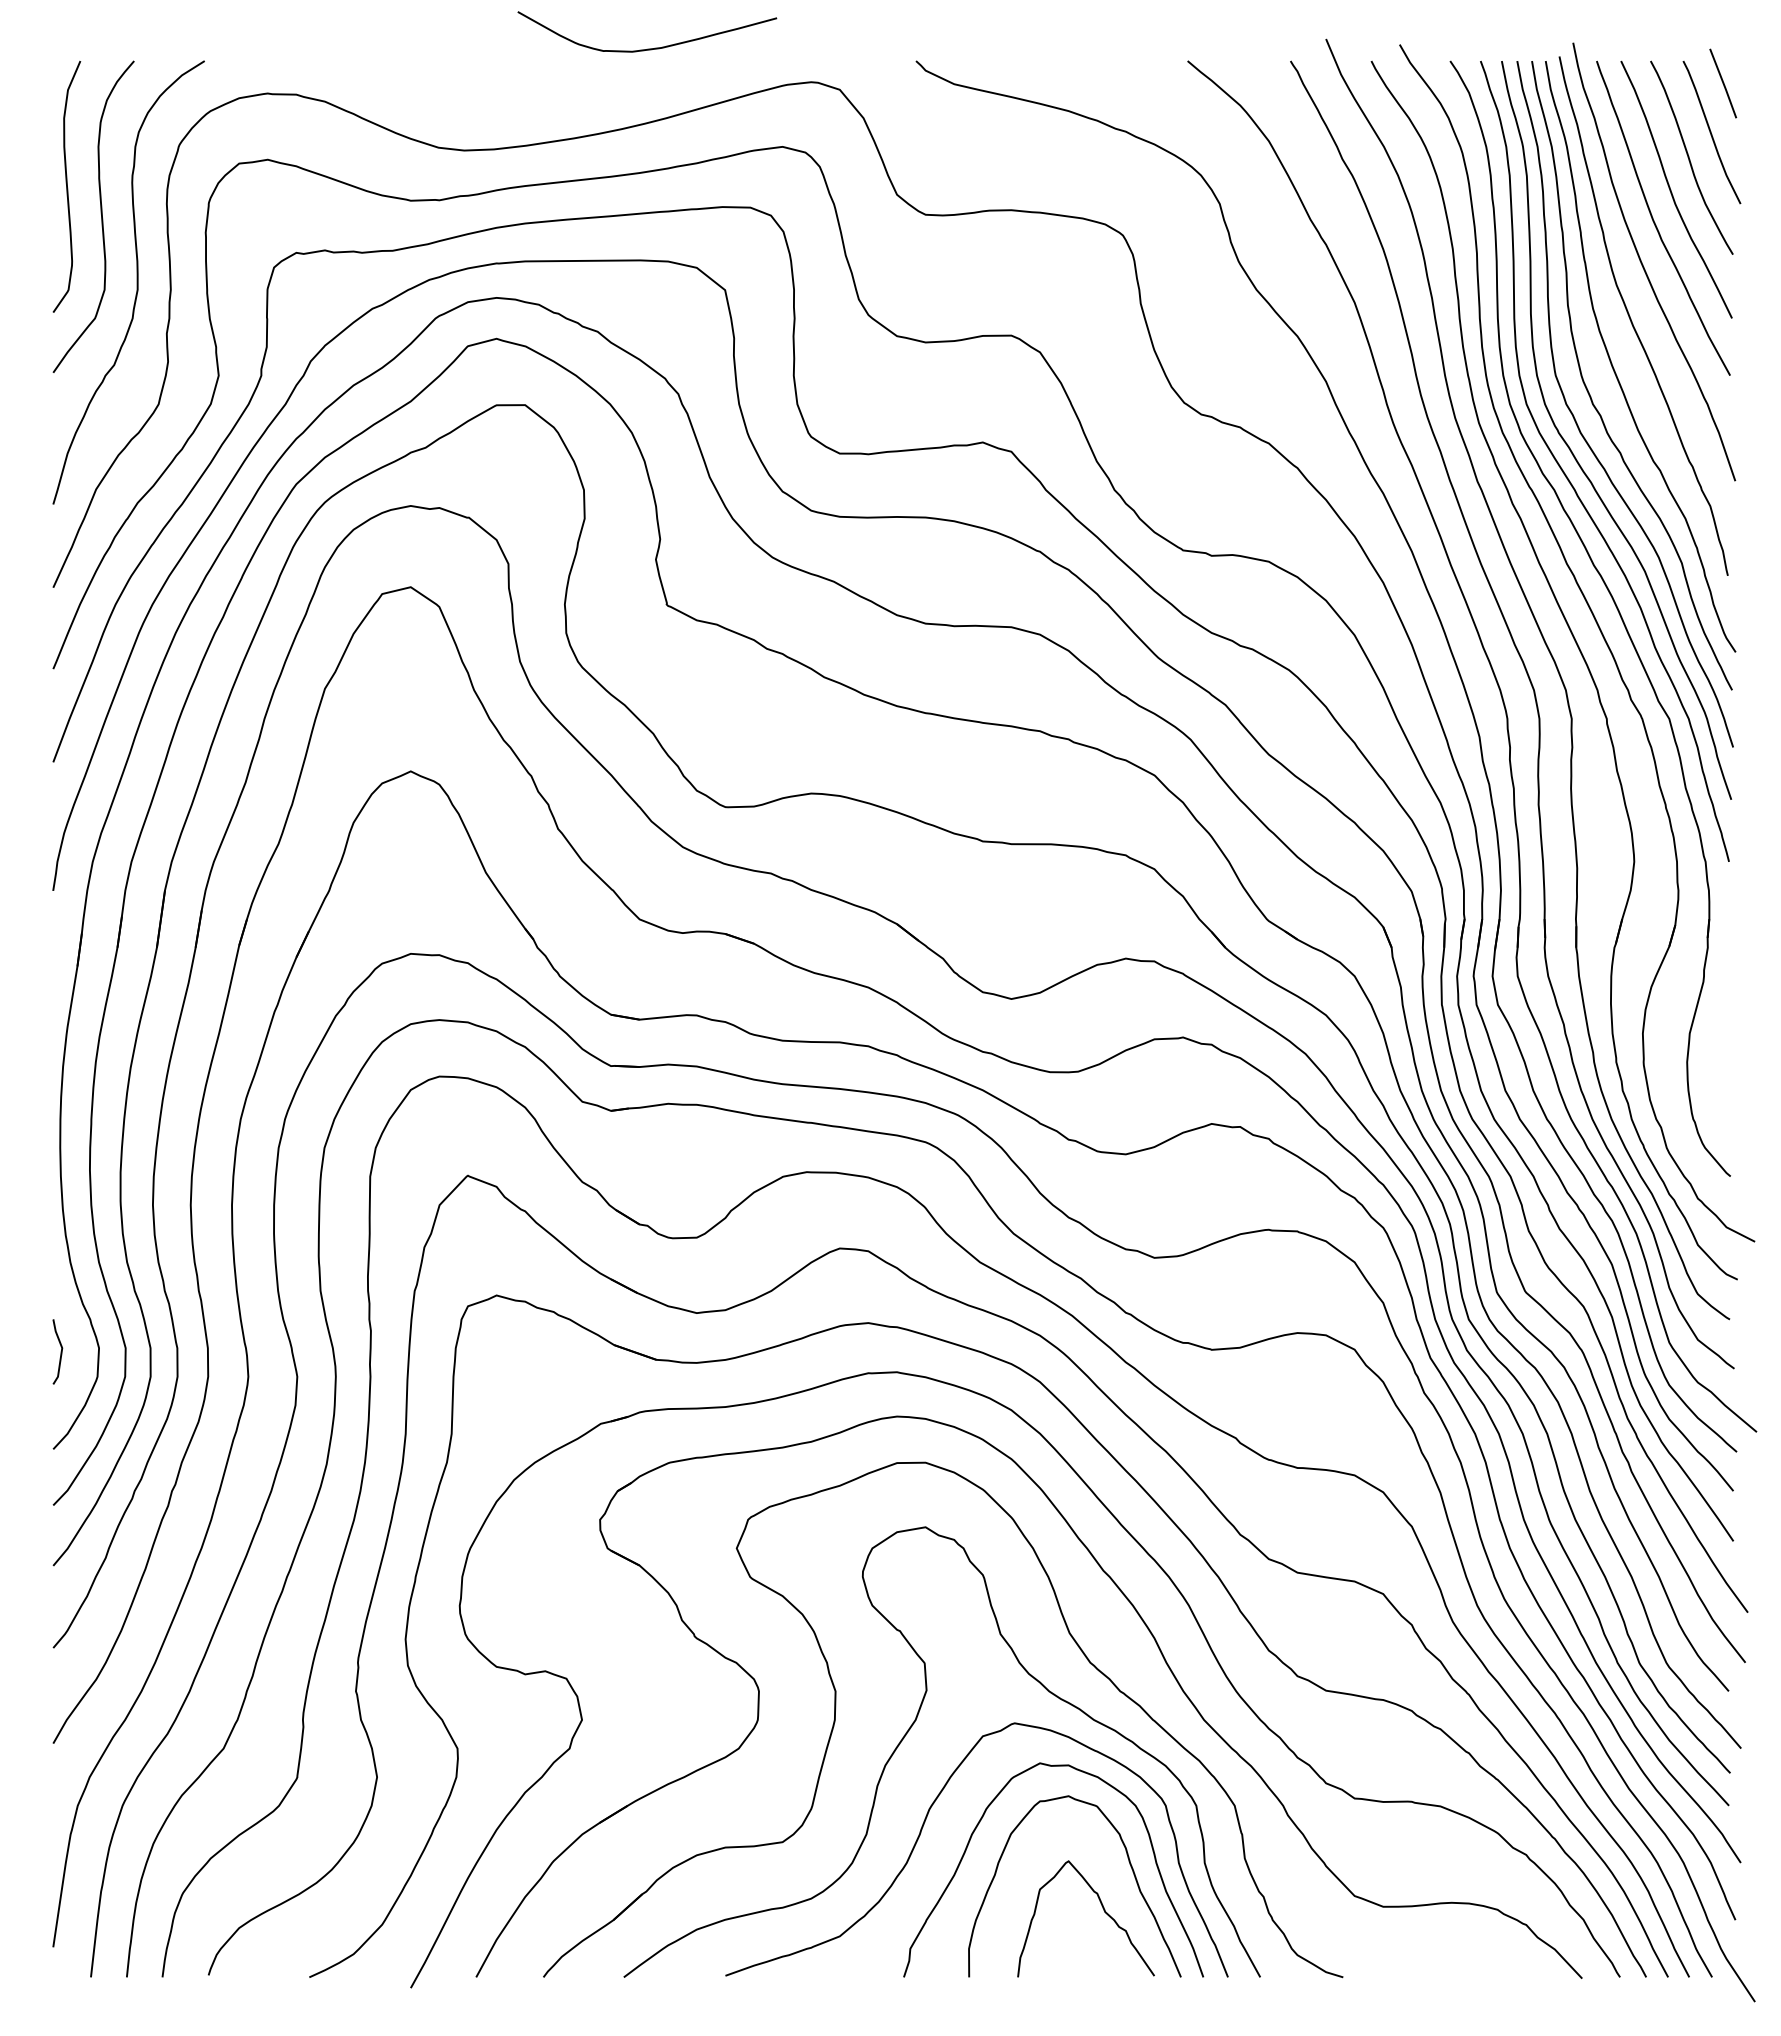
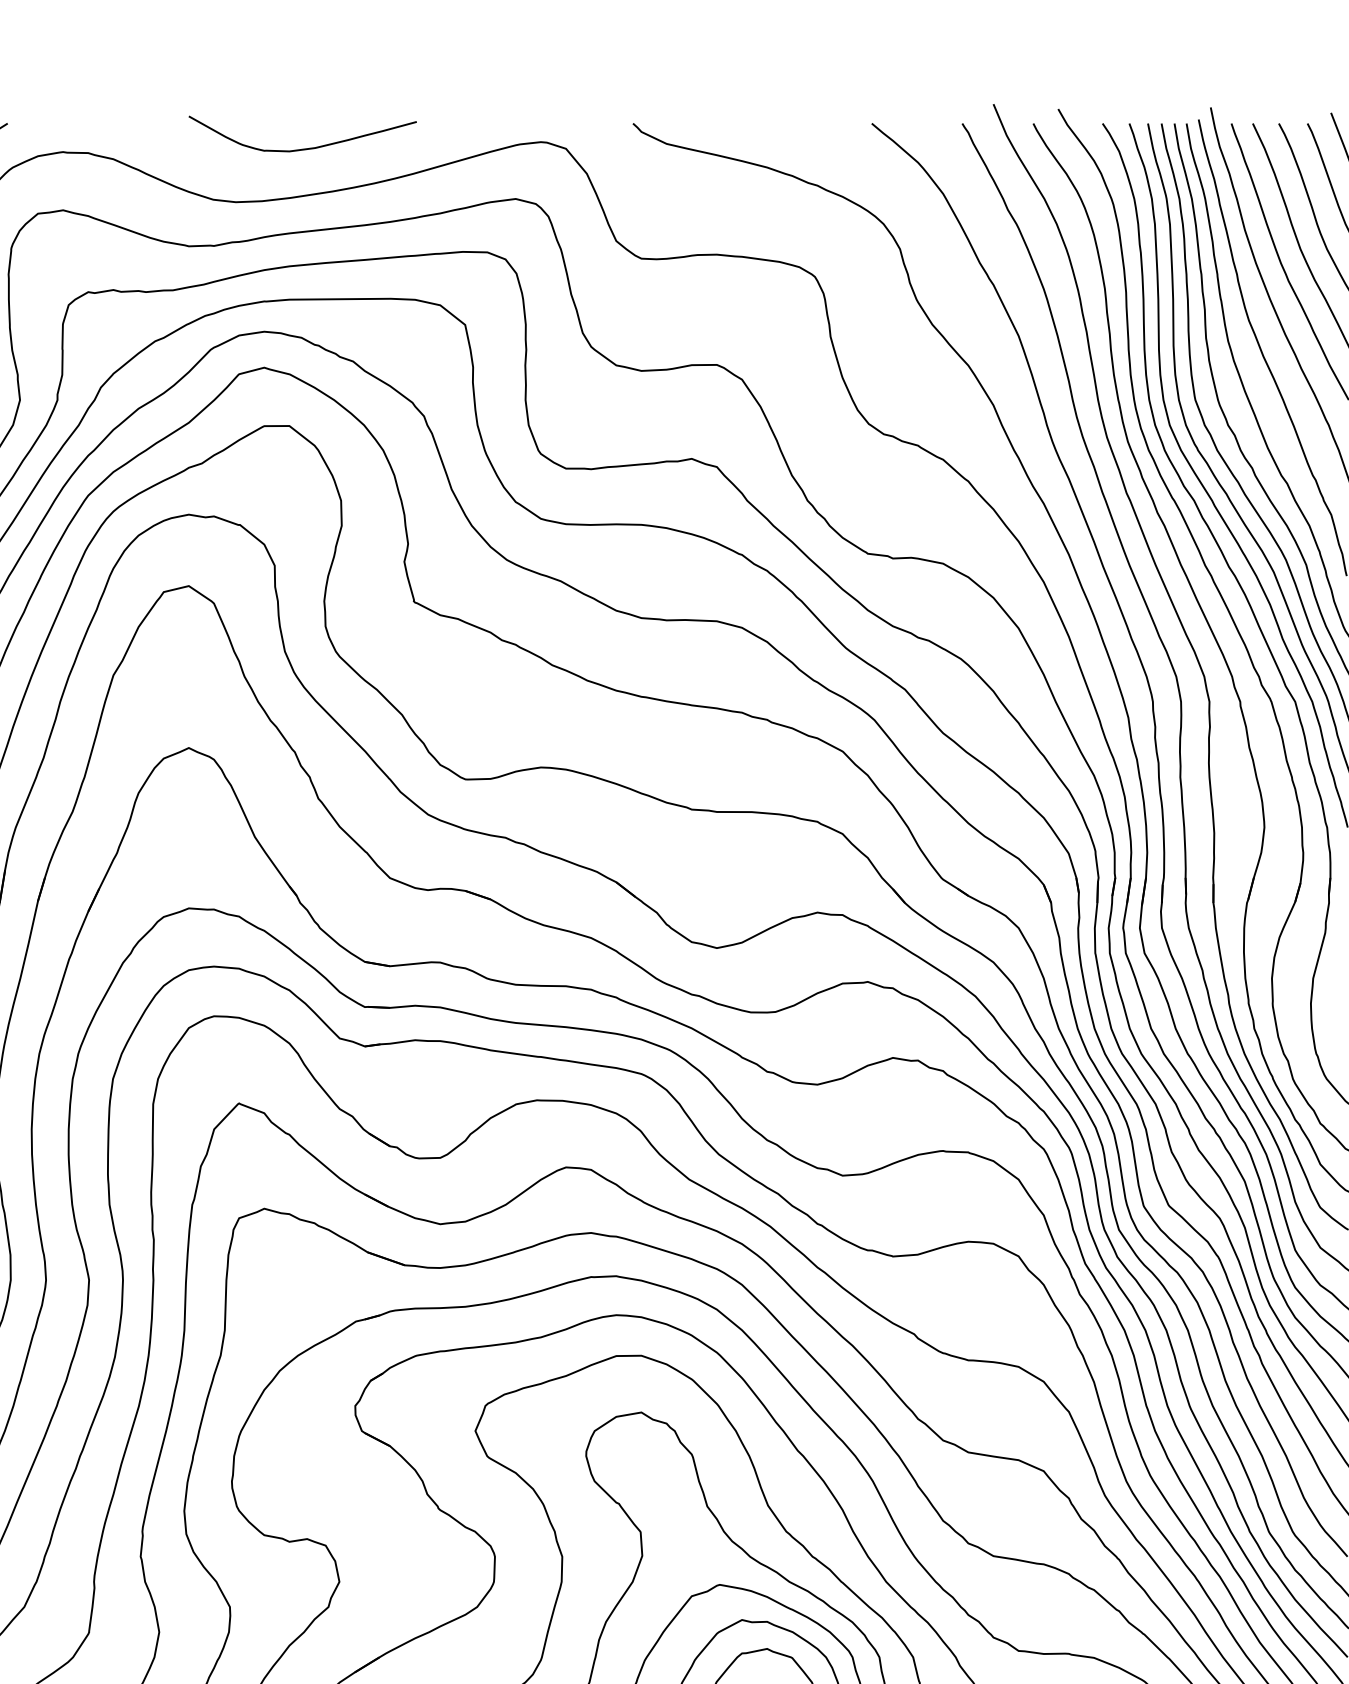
curve: (647, 48) -> (302, 148), moved

